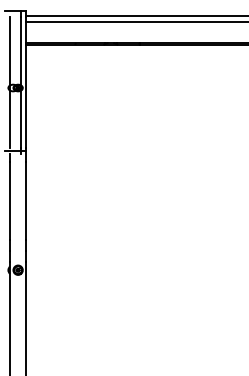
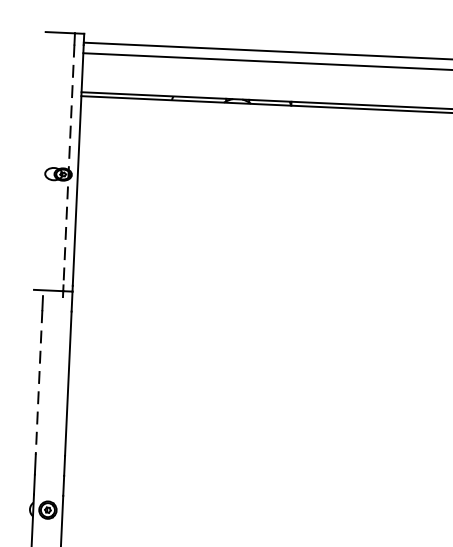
line: (10, 82) -> (49, 163), removed
line: (21, 83) -> (69, 166), solid -> dashed
line: (10, 201) -> (39, 382), solid -> dashed

